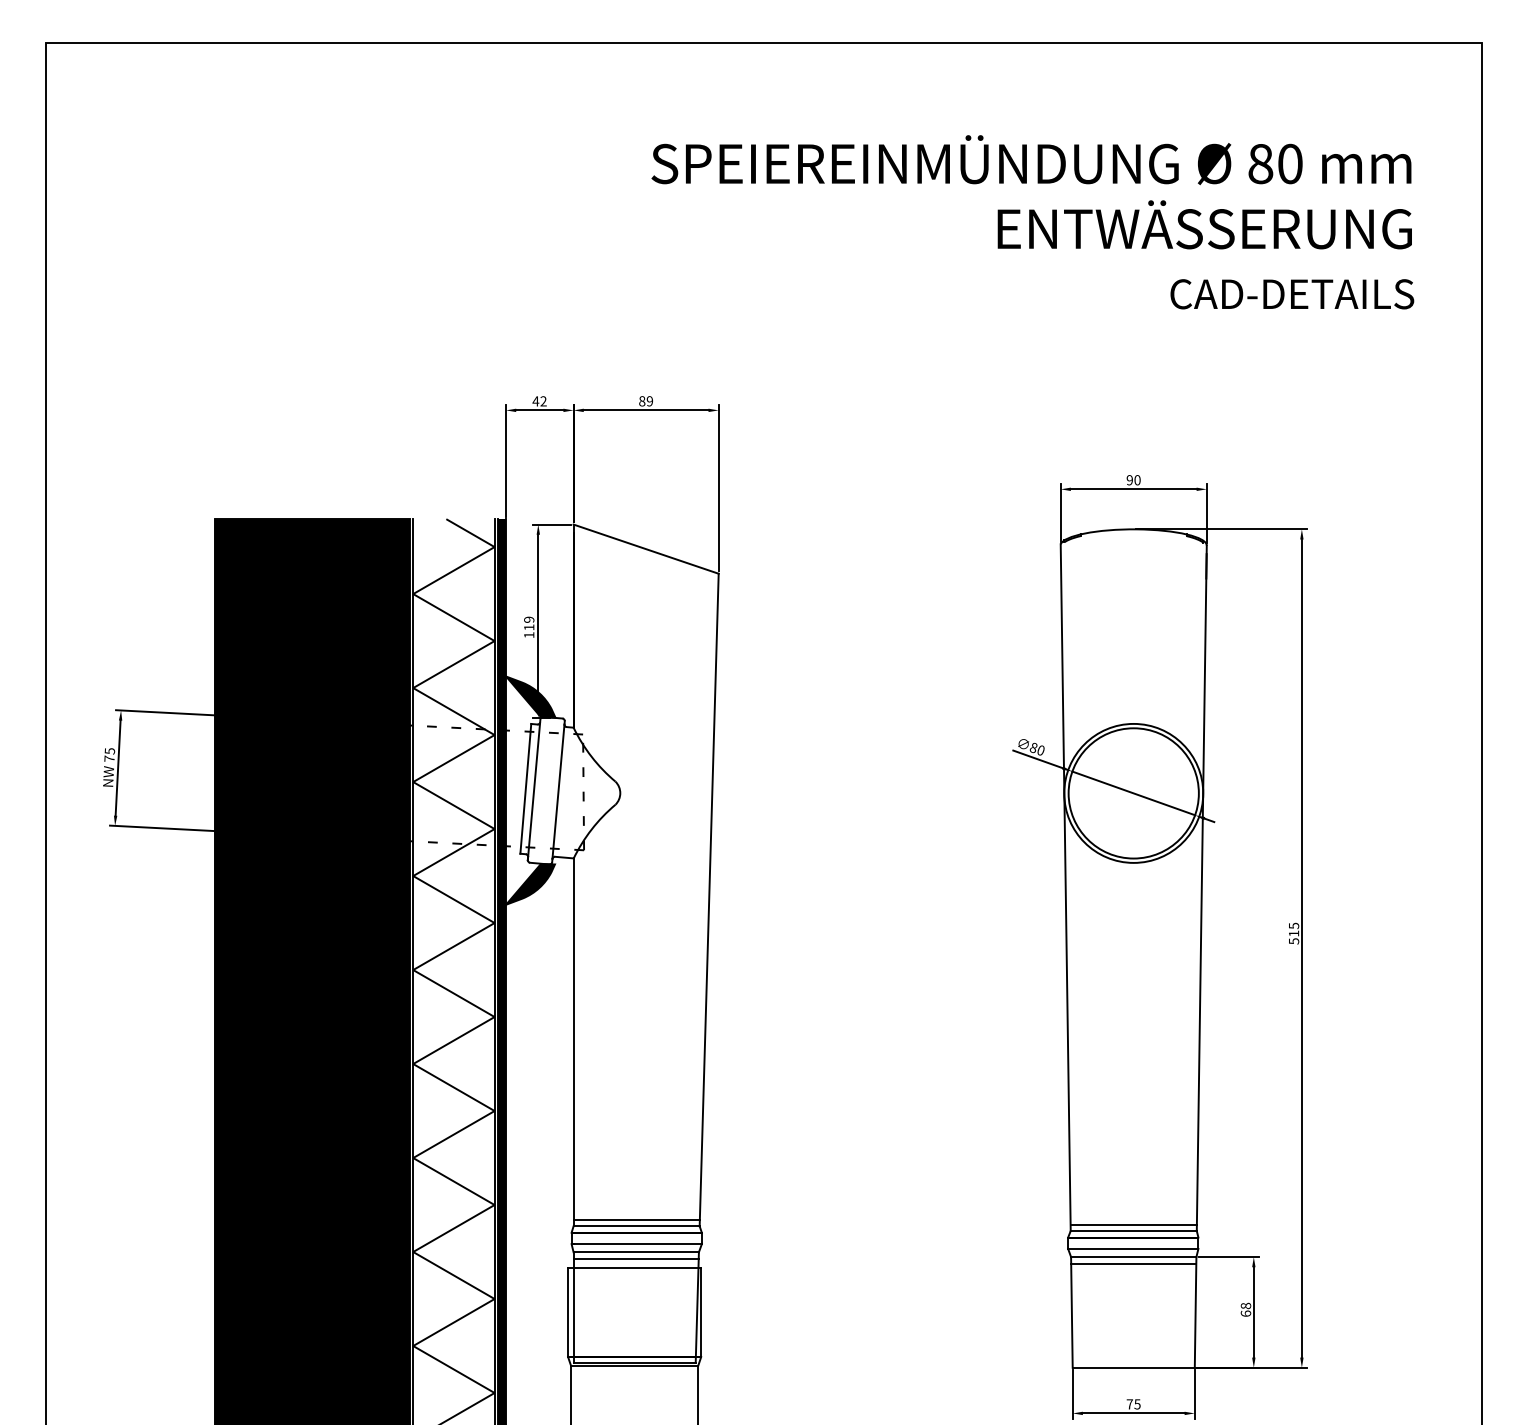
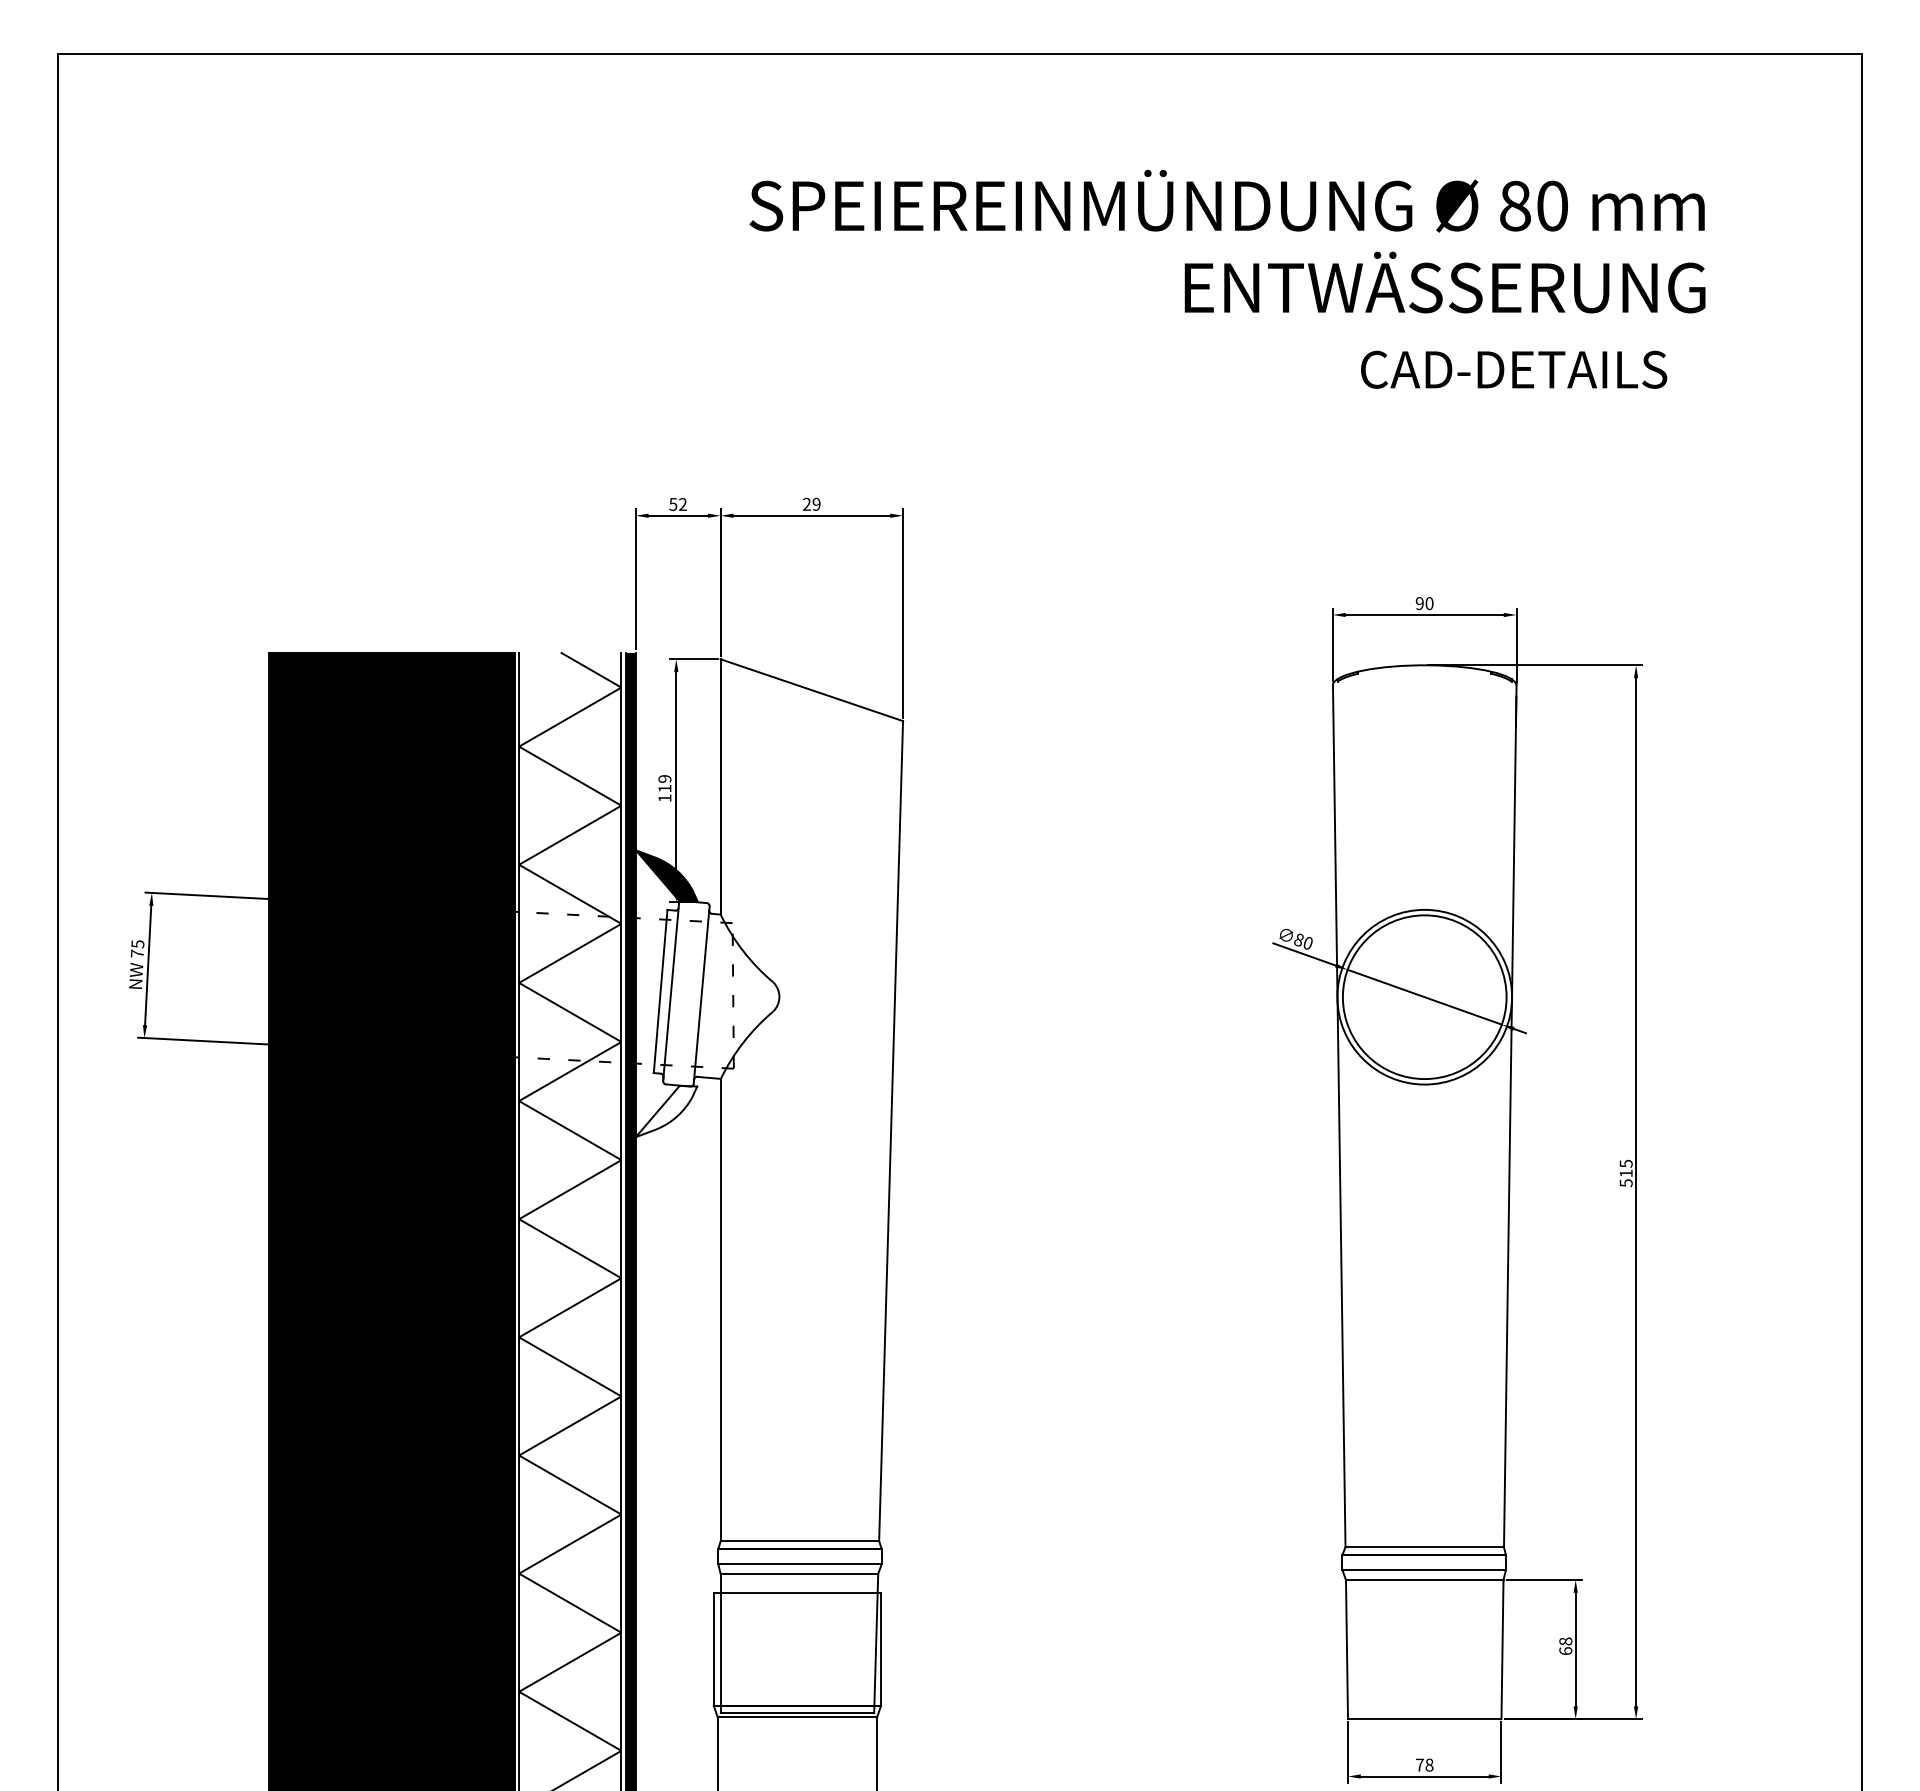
text: (1031, 192) -> (1227, 241), moved
text: (1292, 294) -> (1514, 369), moved
text: (536, 401) -> (673, 504), 42 -> 52
text: (641, 401) -> (806, 504), 89 -> 29
fill: (530, 884) -> (666, 1111), removed
line: (636, 1220) -> (799, 1533), removed
line: (1133, 1224) -> (1424, 1539), removed
line: (636, 1259) -> (799, 1582), removed
line: (1133, 1263) -> (1424, 1588), removed
text: (1137, 1403) -> (1429, 1764), 75 -> 78

